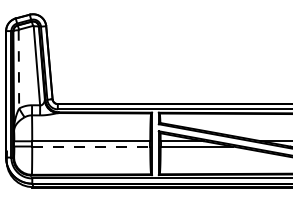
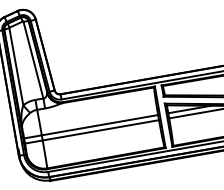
line: (18, 69) -> (15, 66), dashed -> solid
line: (91, 146) -> (101, 130), dashed -> solid

